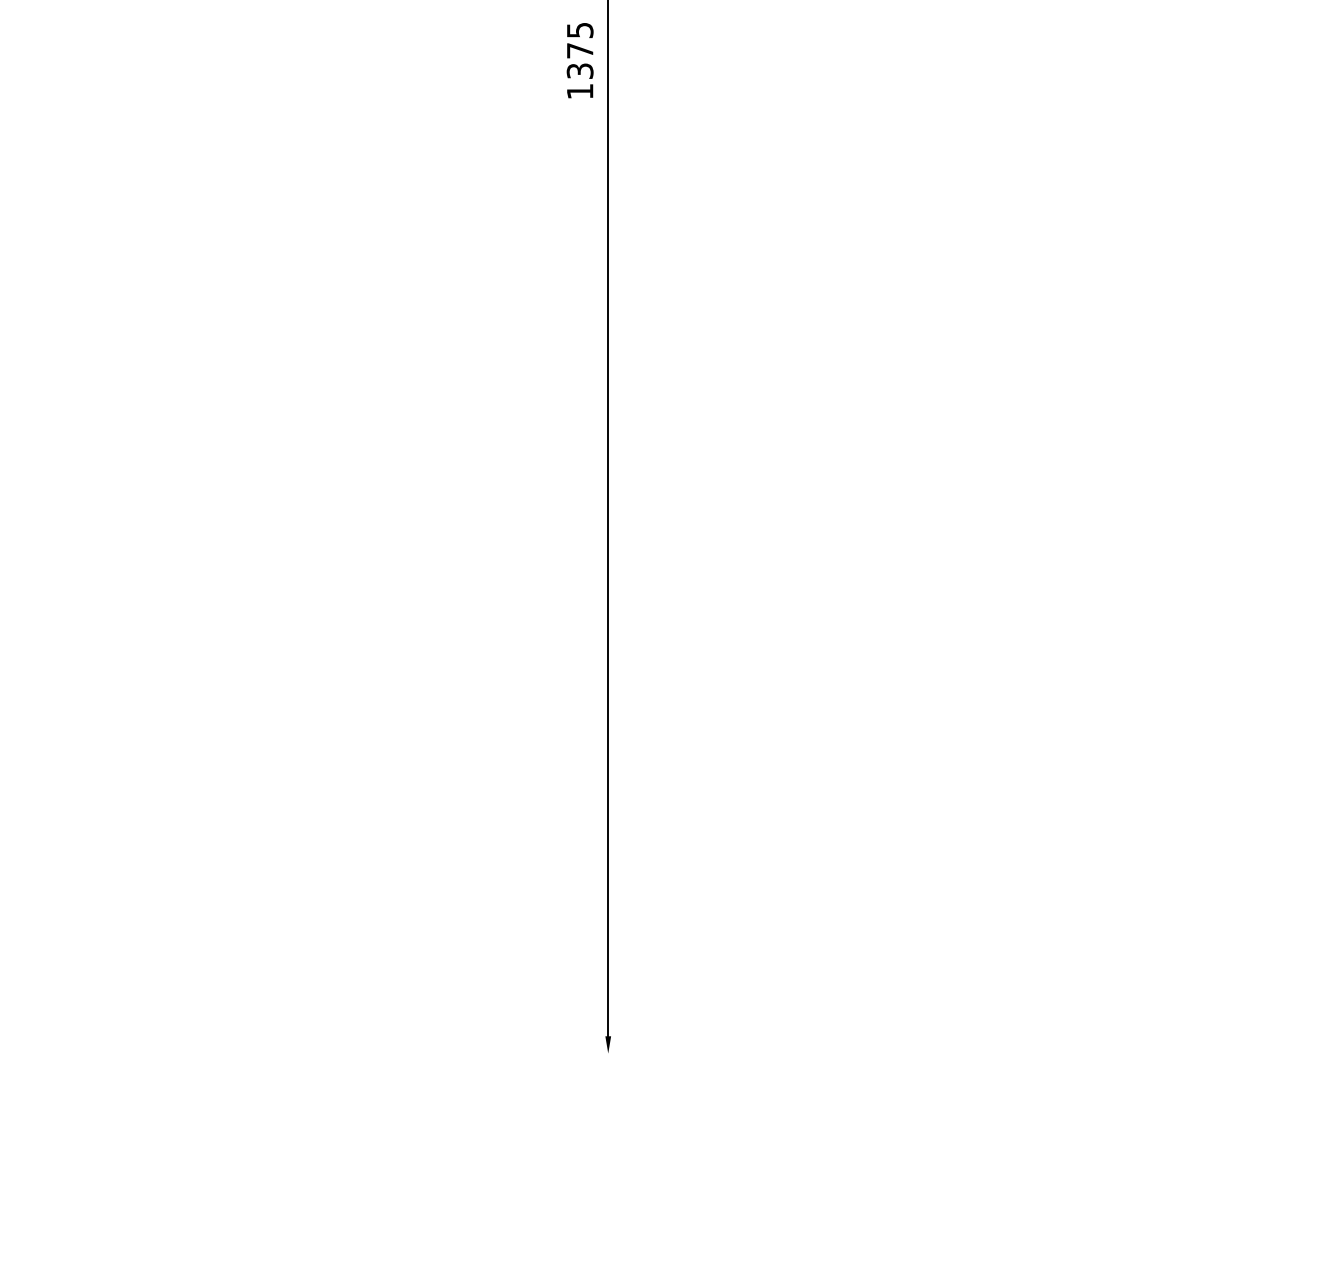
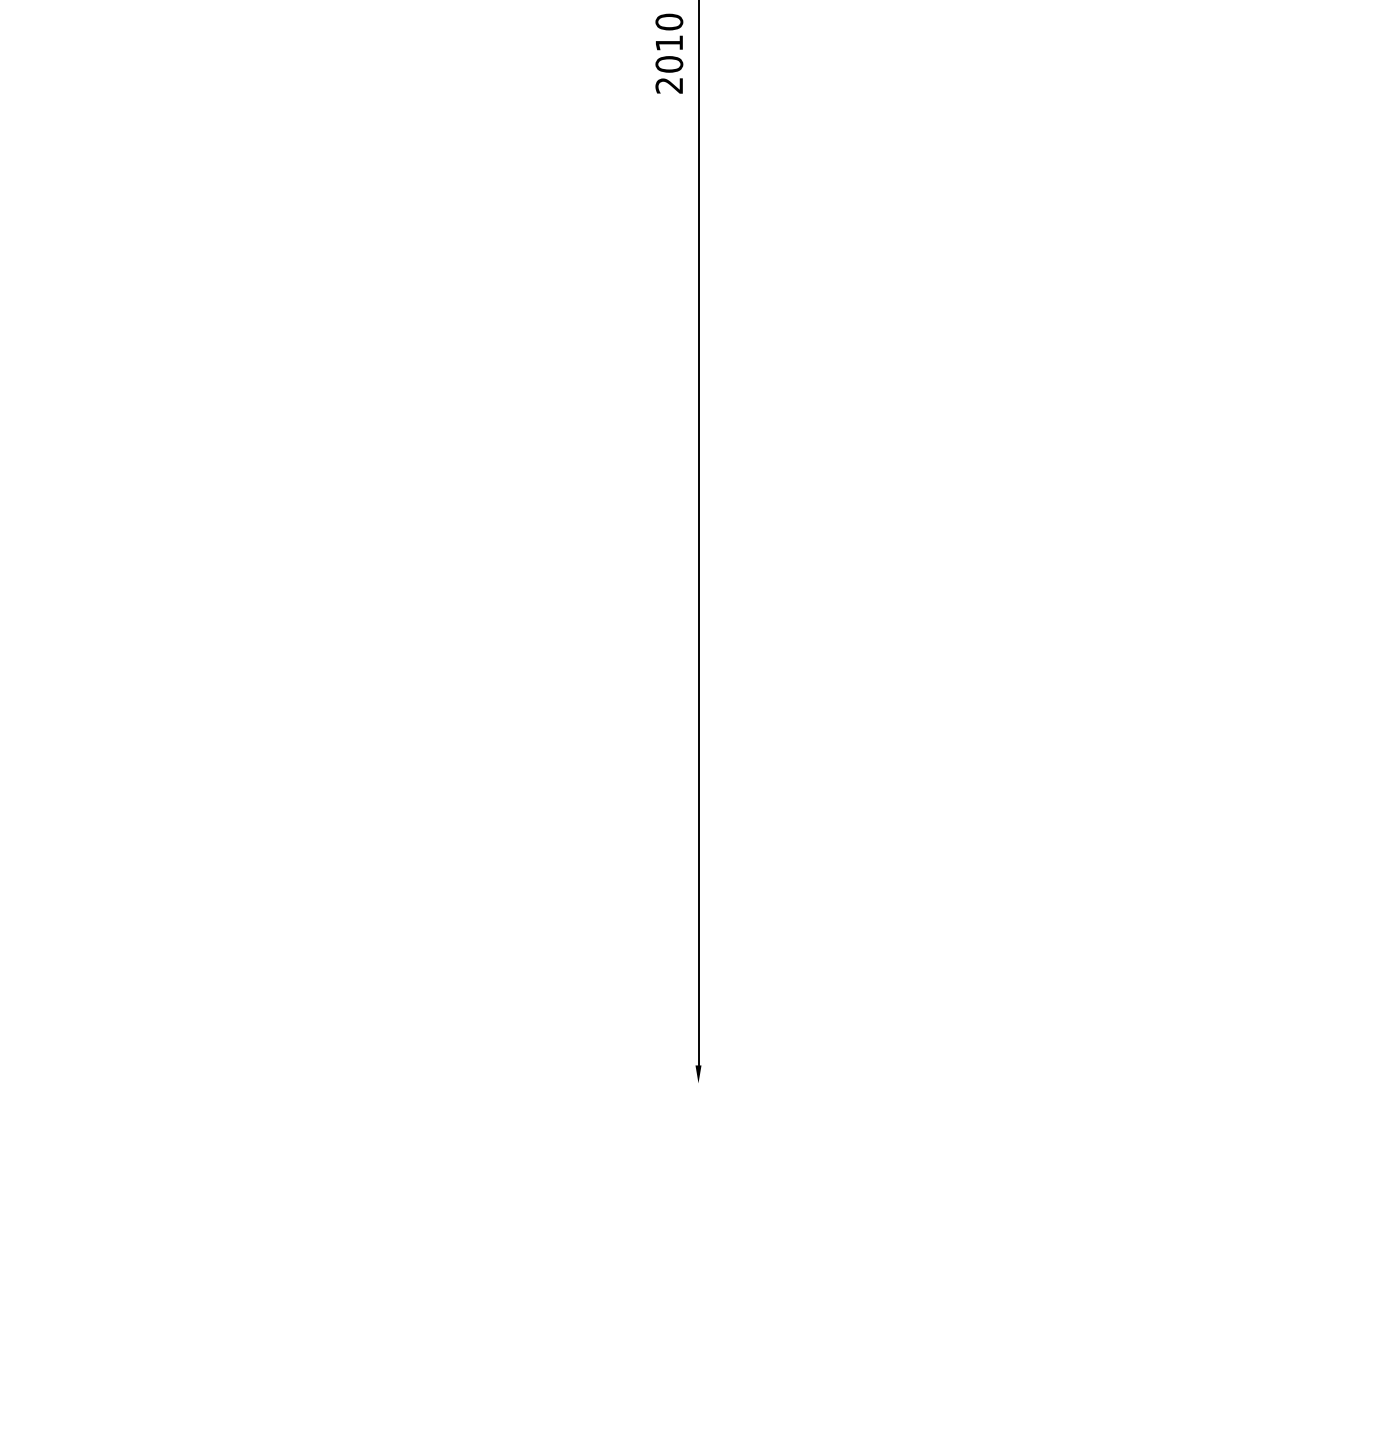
text: (580, 60) -> (669, 53), 1375 -> 2010

